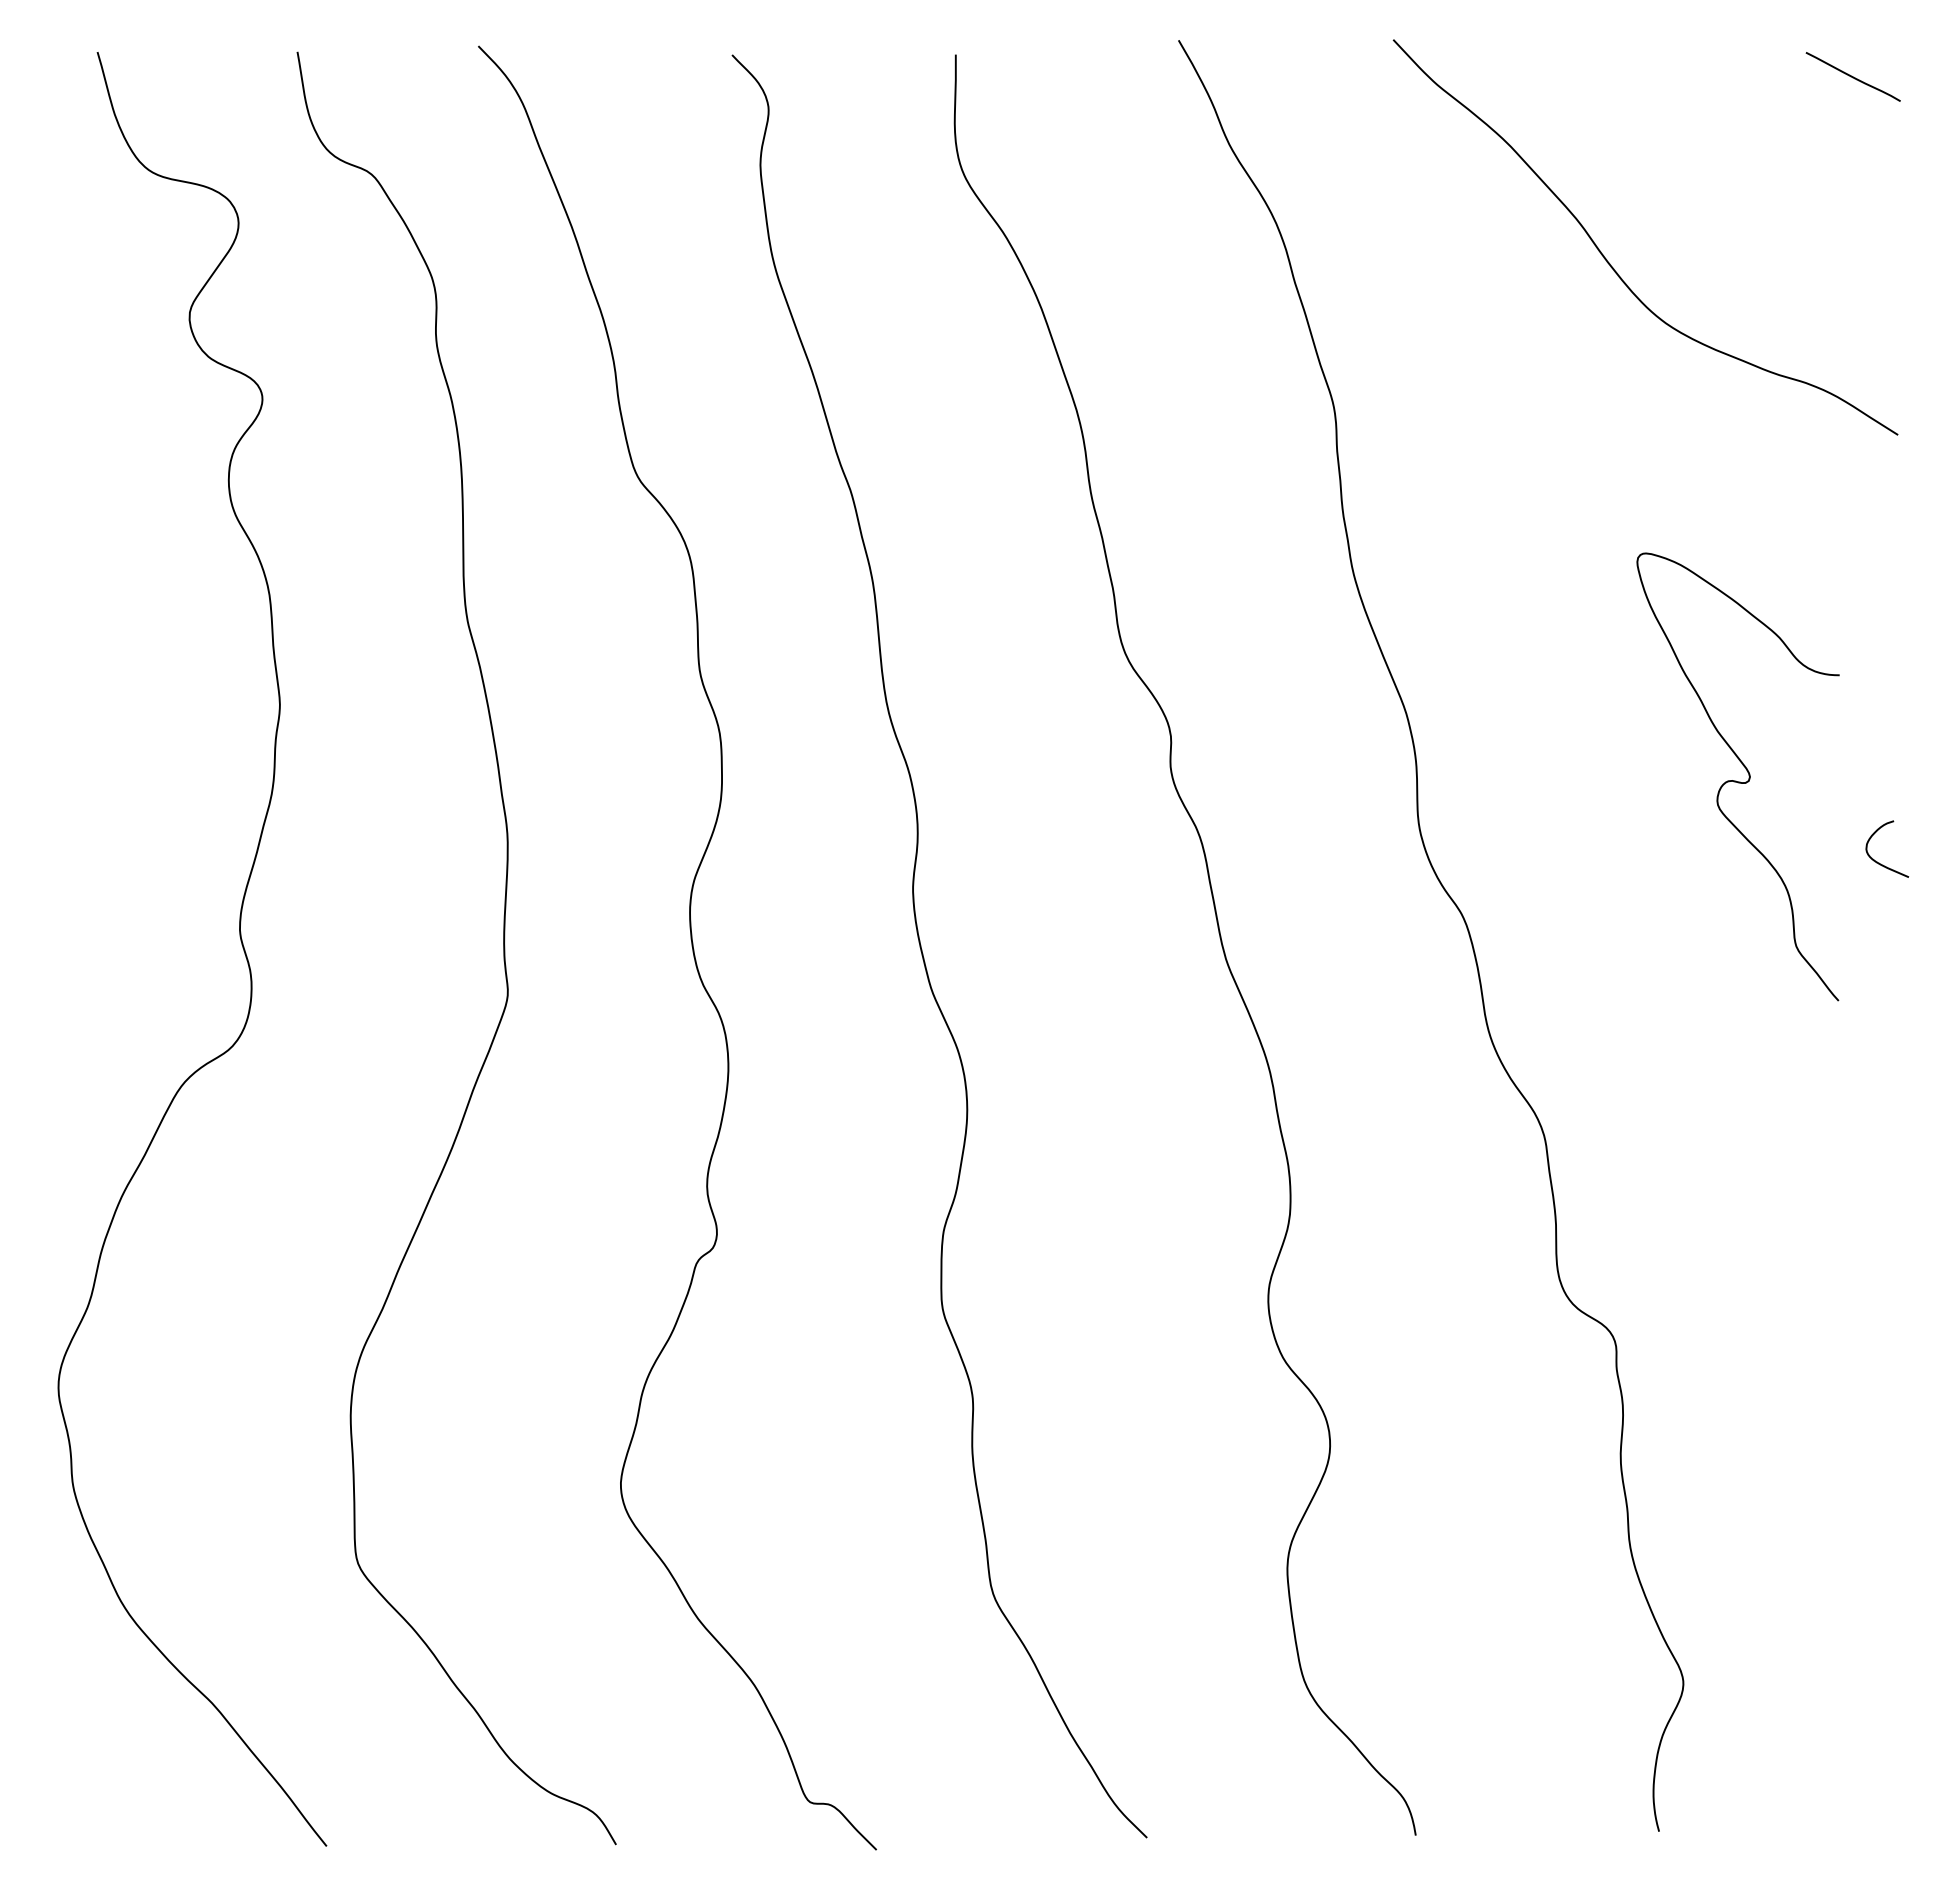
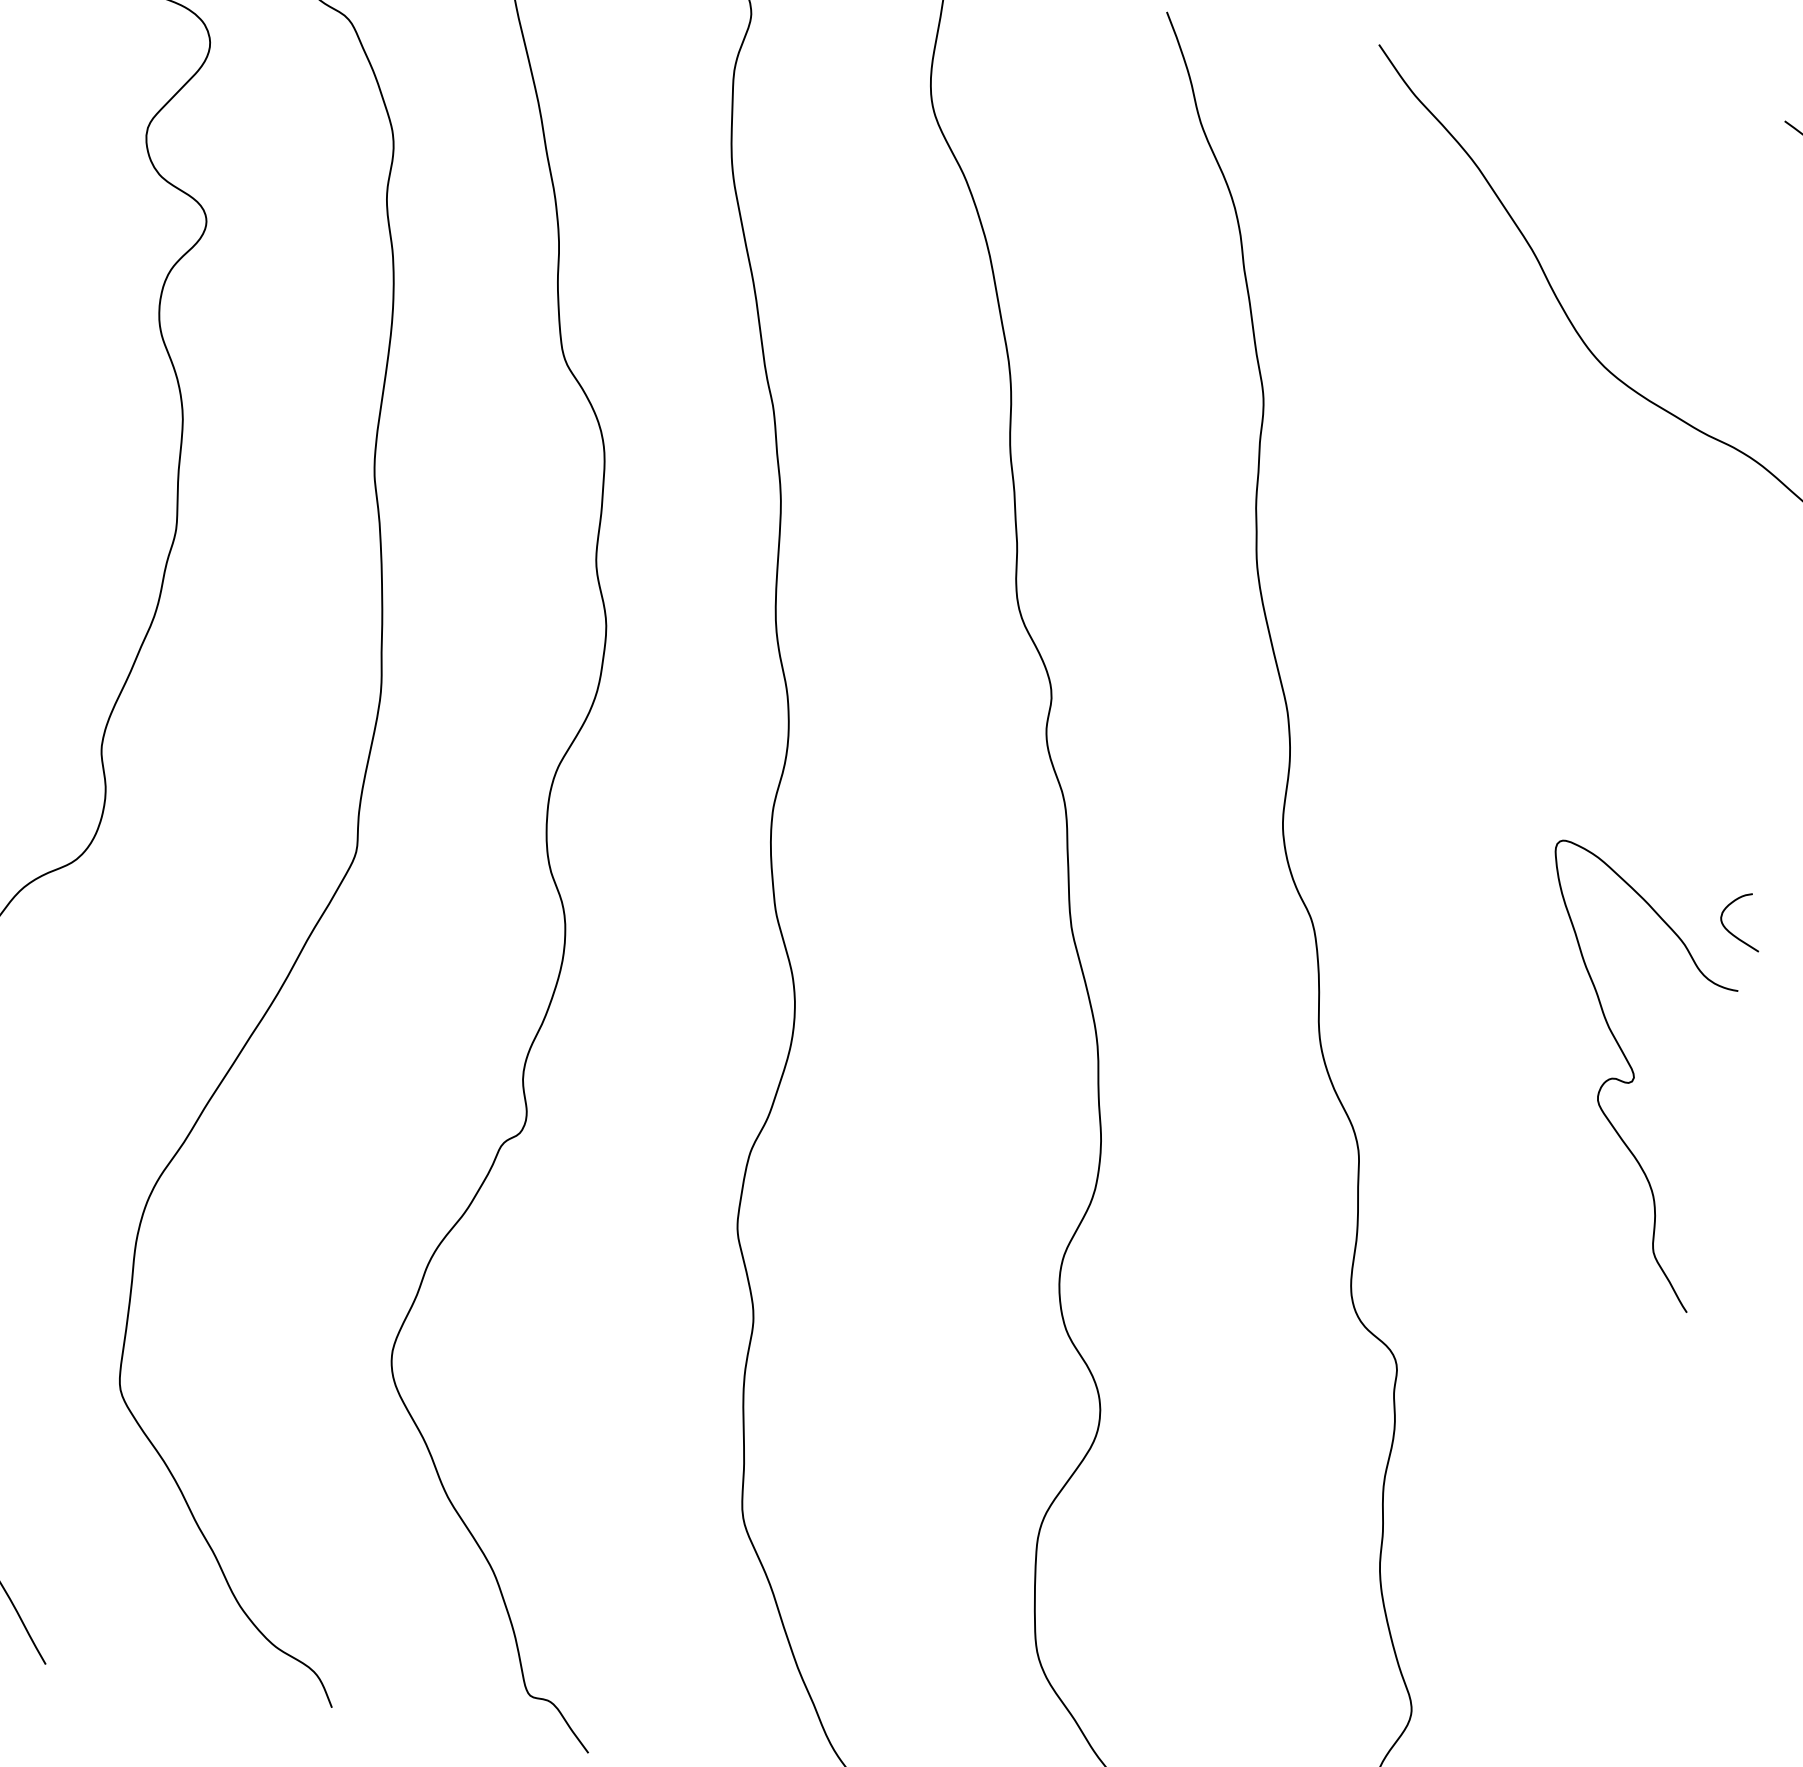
curve: (1736, 780) -> (1620, 1079), moved

